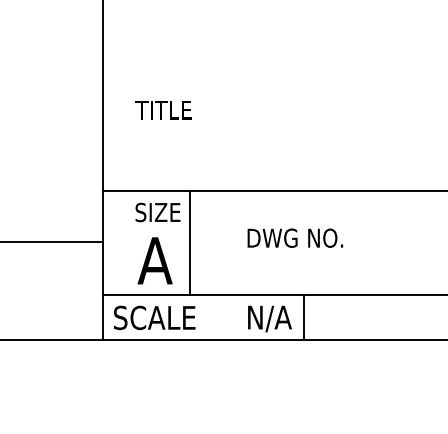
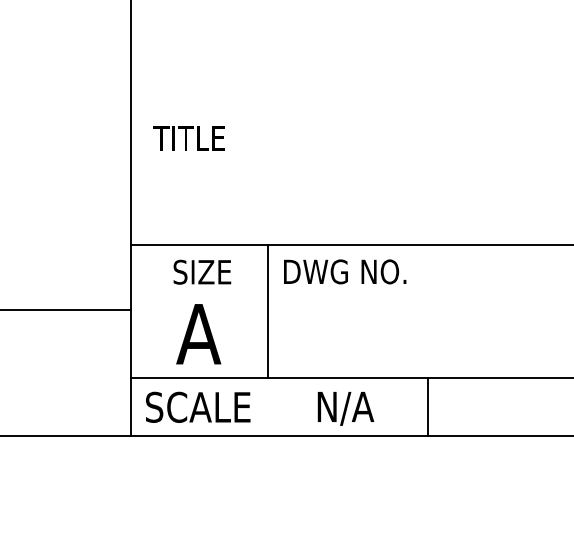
text: (163, 110) -> (188, 138), moved
text: (295, 237) -> (345, 270), moved
line: (190, 243) -> (268, 311), moved
line: (303, 317) -> (427, 406), moved

